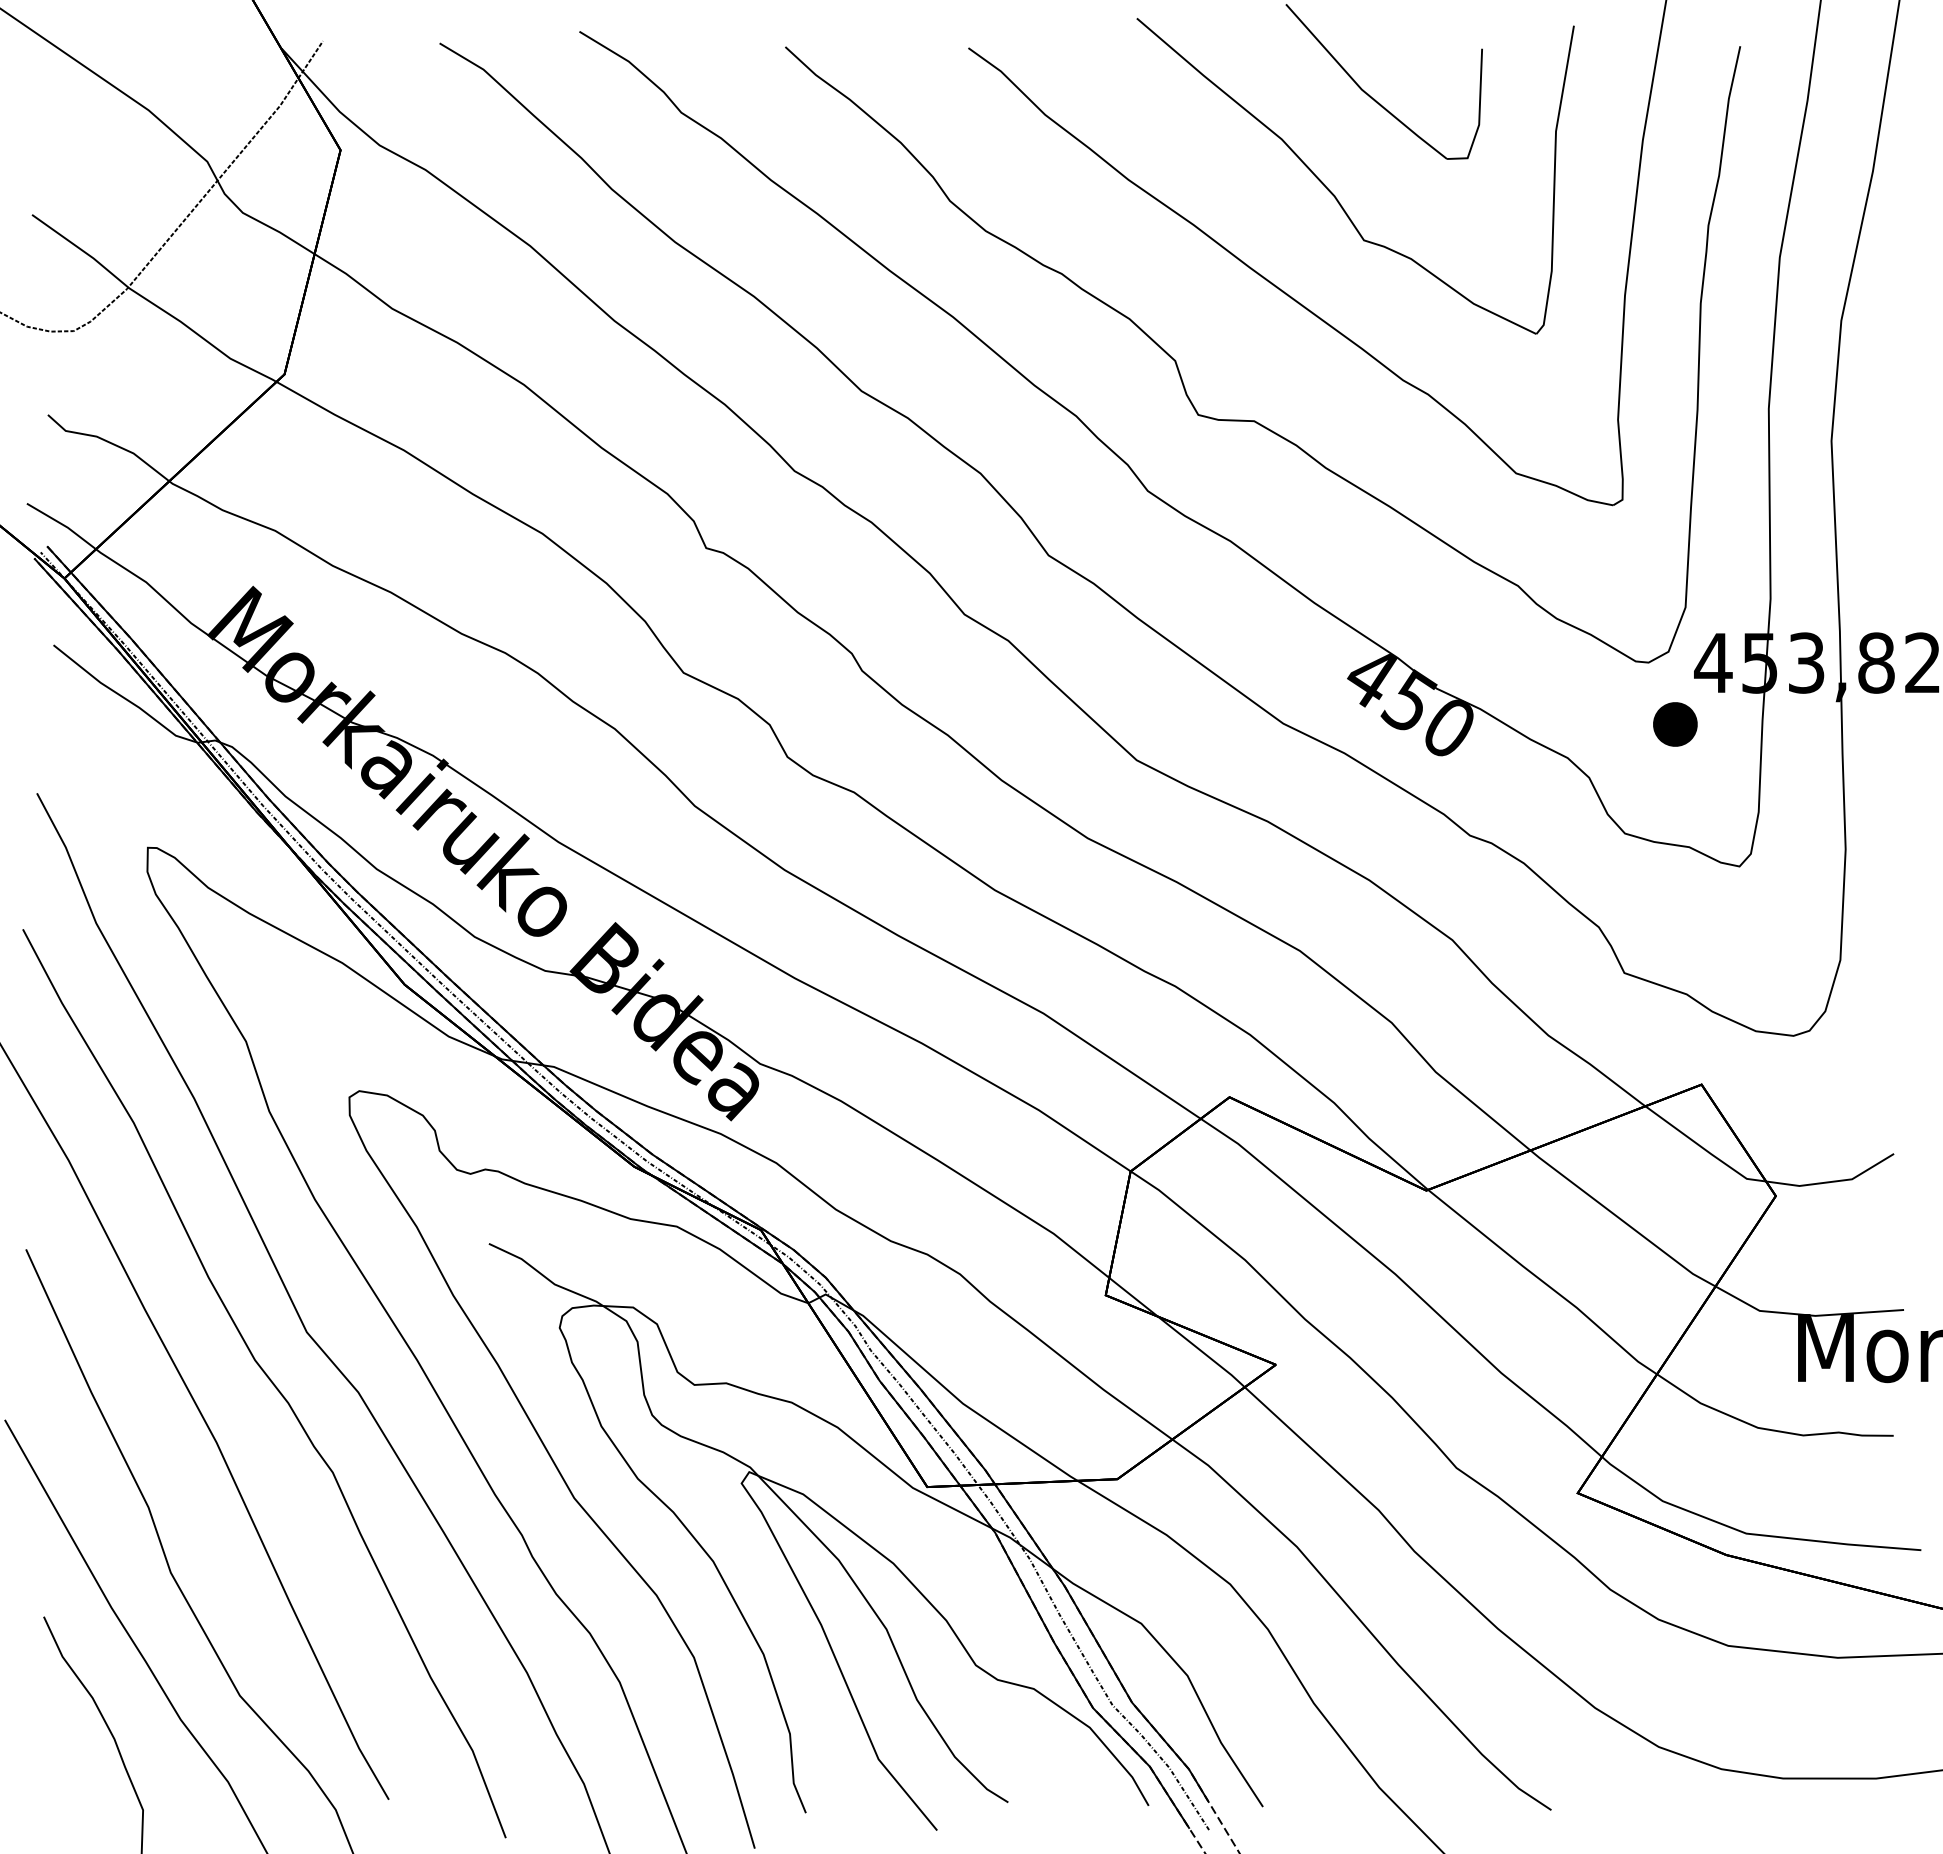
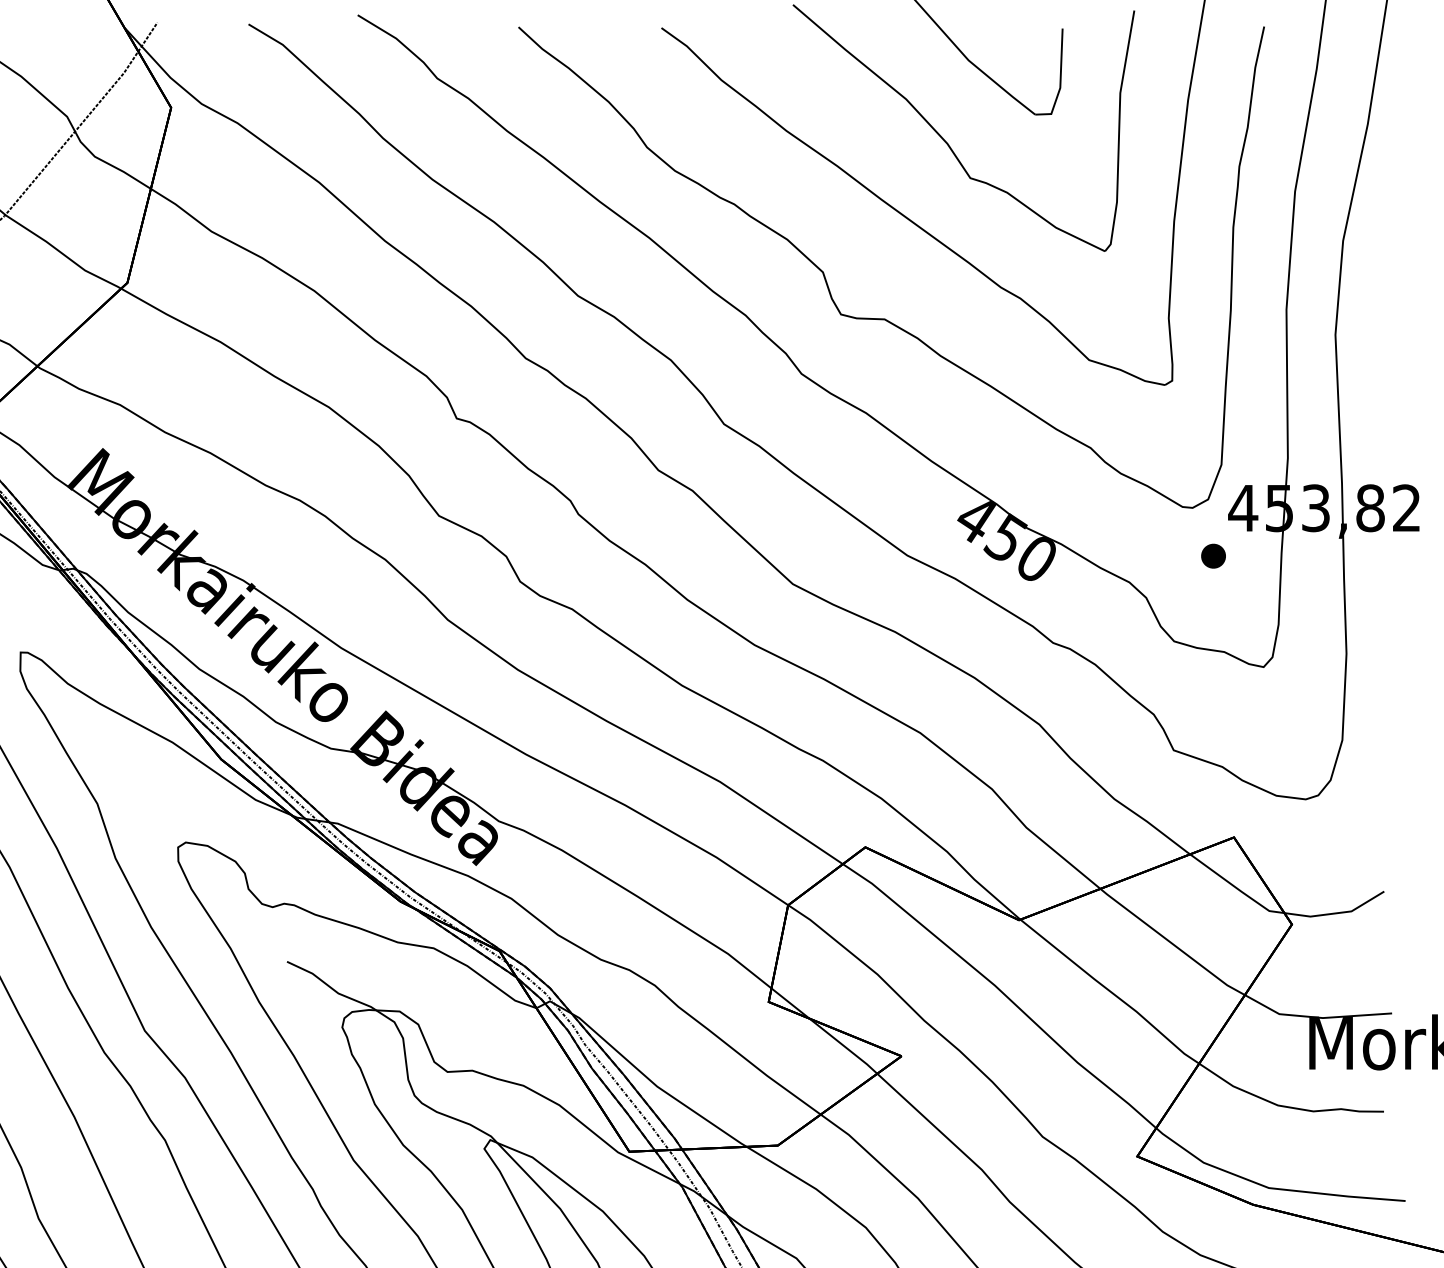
part: (1675, 724) -> (1213, 556), size x0.71

